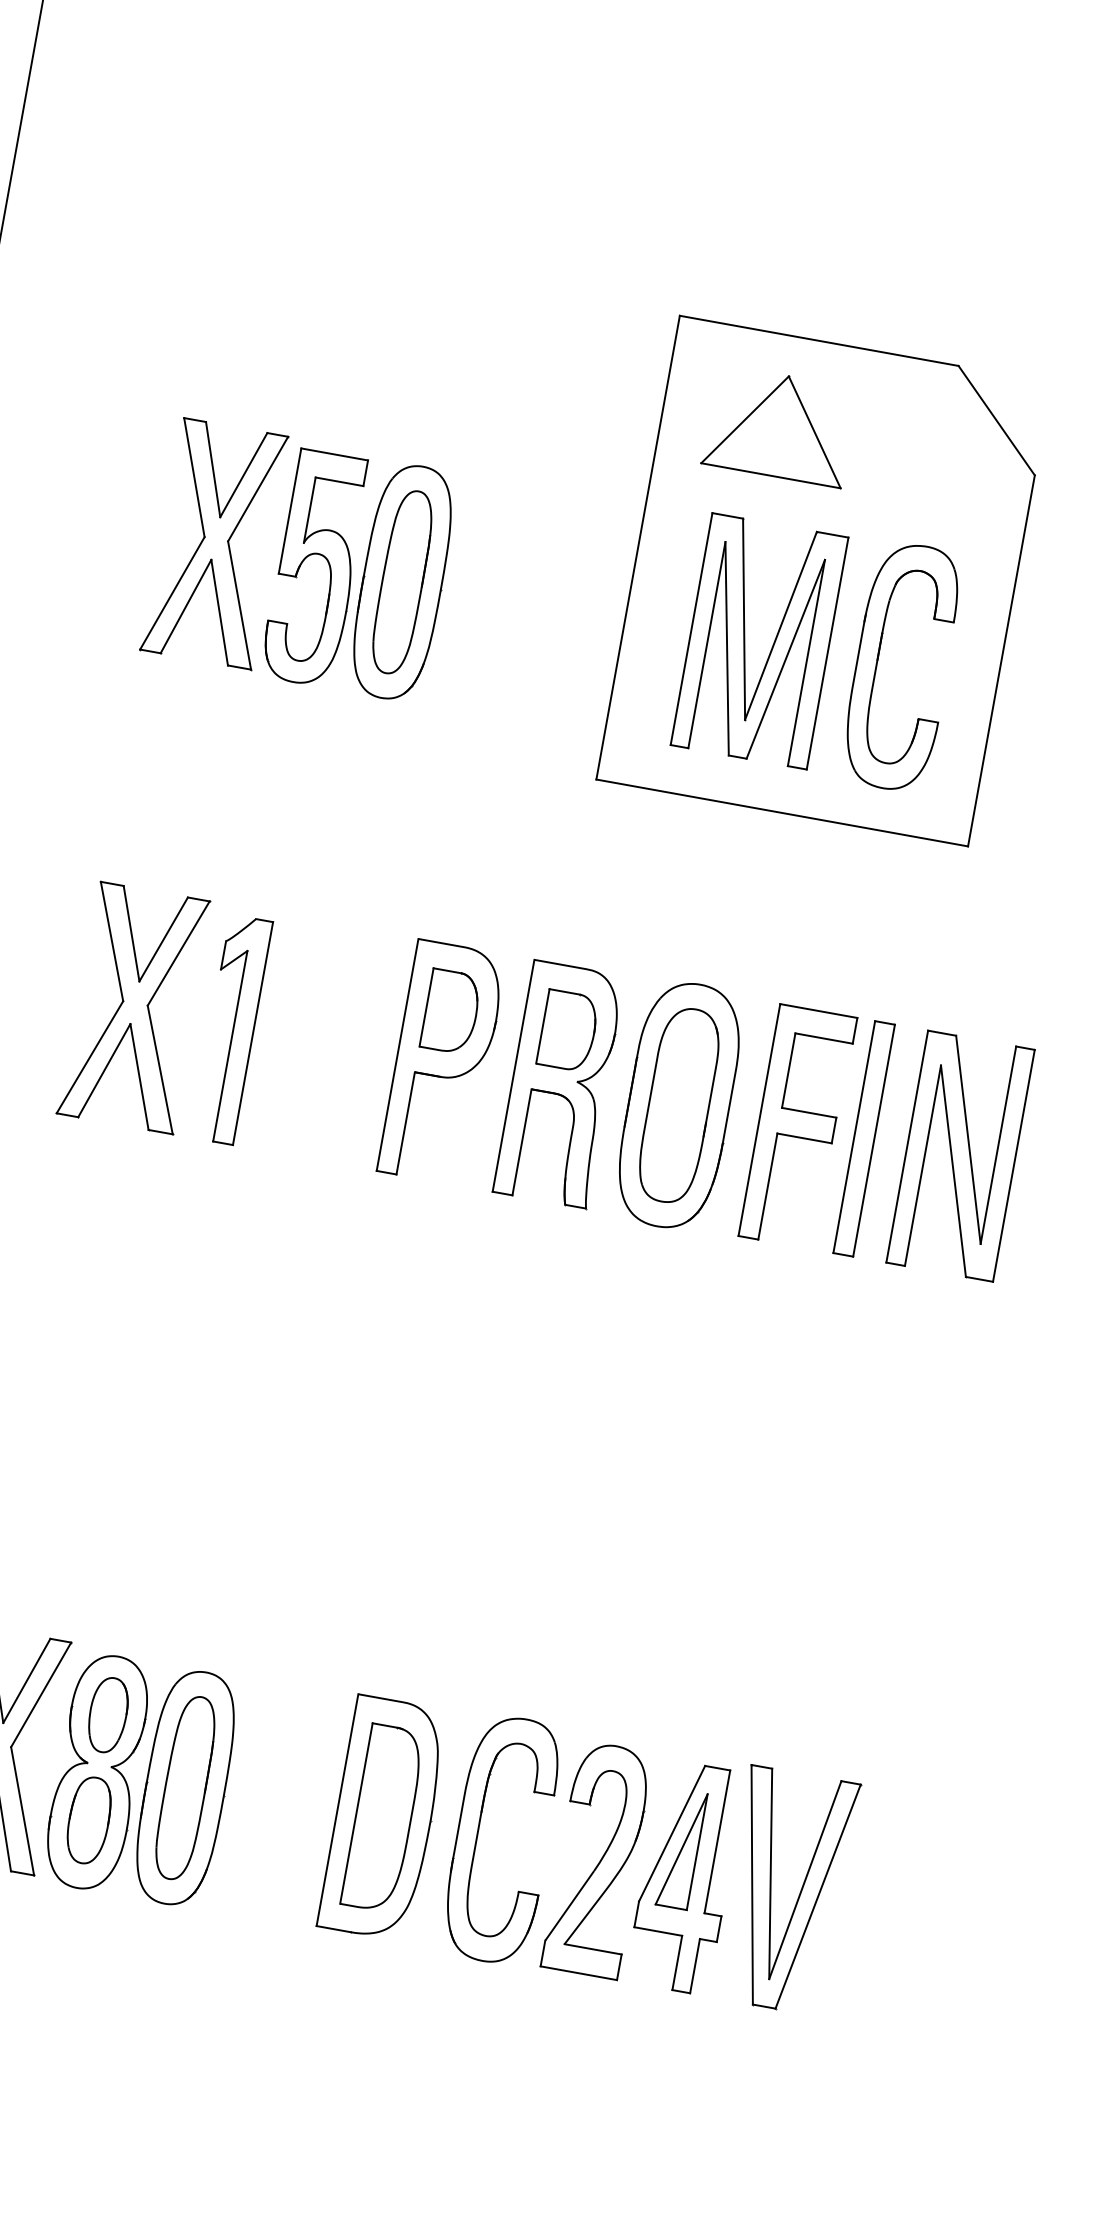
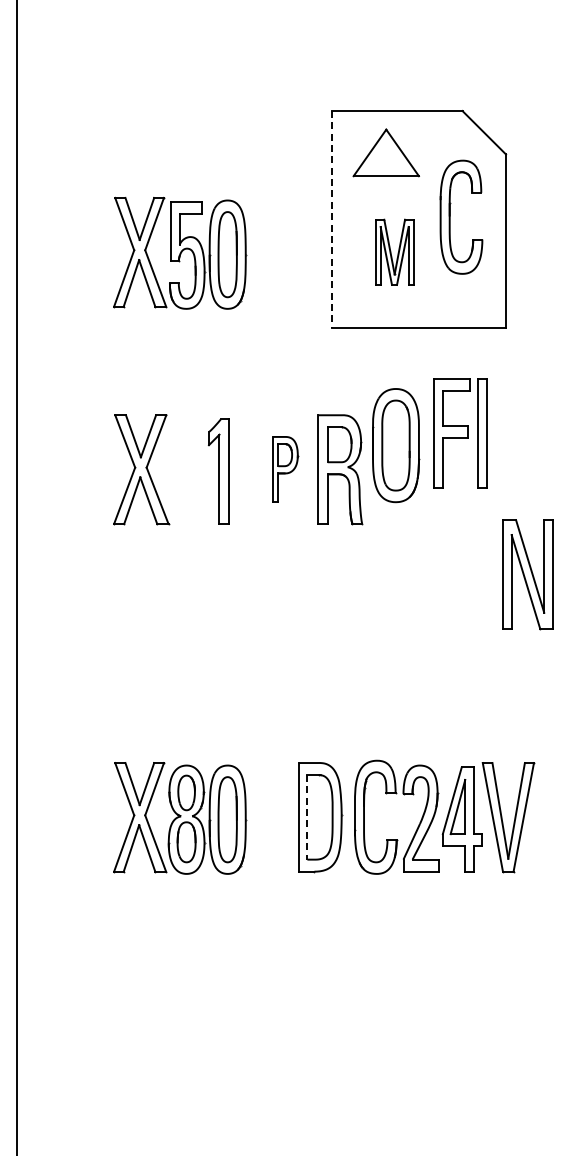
line: (637, 547) -> (331, 219), solid -> dashed
part: (759, 641) -> (394, 252), size x0.6
part: (879, 661) -> (450, 216), moved
part: (231, 1029) -> (218, 471), moved
part: (443, 1062) -> (285, 469), size x0.6
part: (680, 1105) -> (396, 445), moved
part: (816, 1130) -> (460, 433), moved
part: (959, 1155) -> (527, 574), moved
line: (356, 1813) -> (307, 817), solid -> dashed

